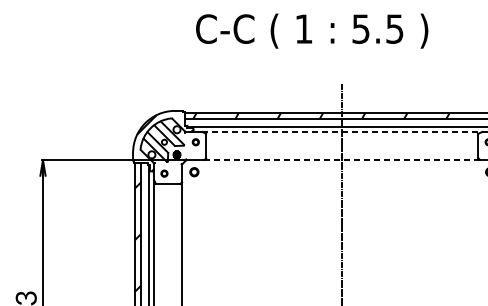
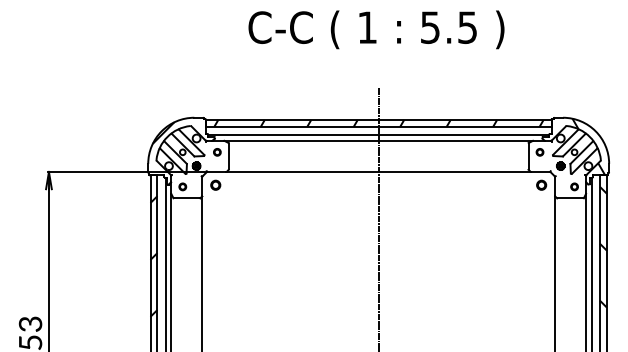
text: (312, 30) -> (376, 29), moved
line: (342, 131) -> (378, 140), dashed -> solid
line: (342, 159) -> (379, 171), dashed -> solid

